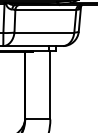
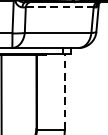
line: (46, 9) -> (60, 7), solid -> dashed
line: (50, 84) -> (64, 90), solid -> dashed

